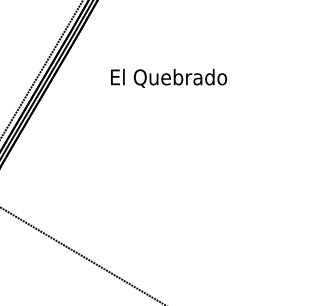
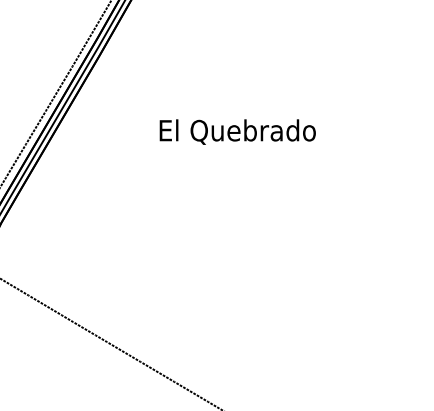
text: (168, 78) -> (237, 132), moved

